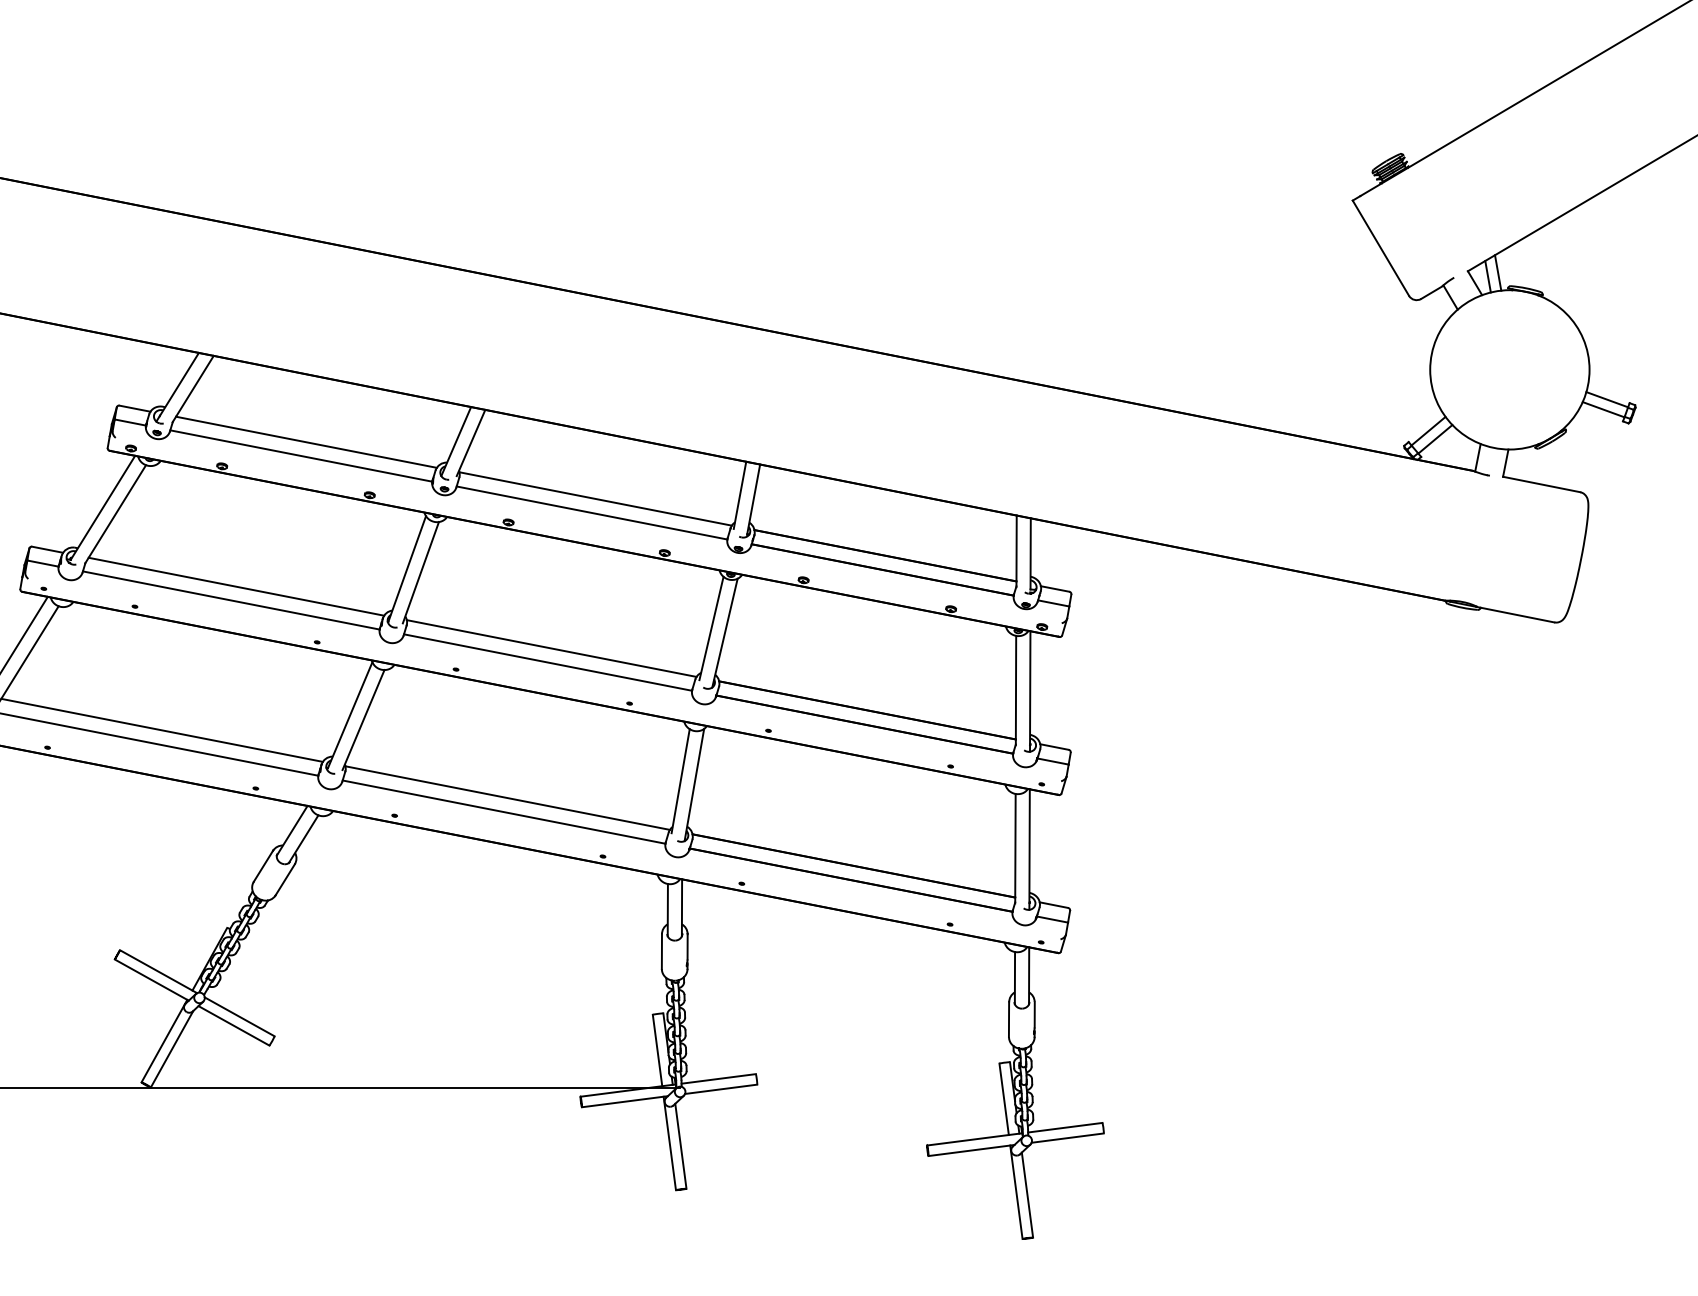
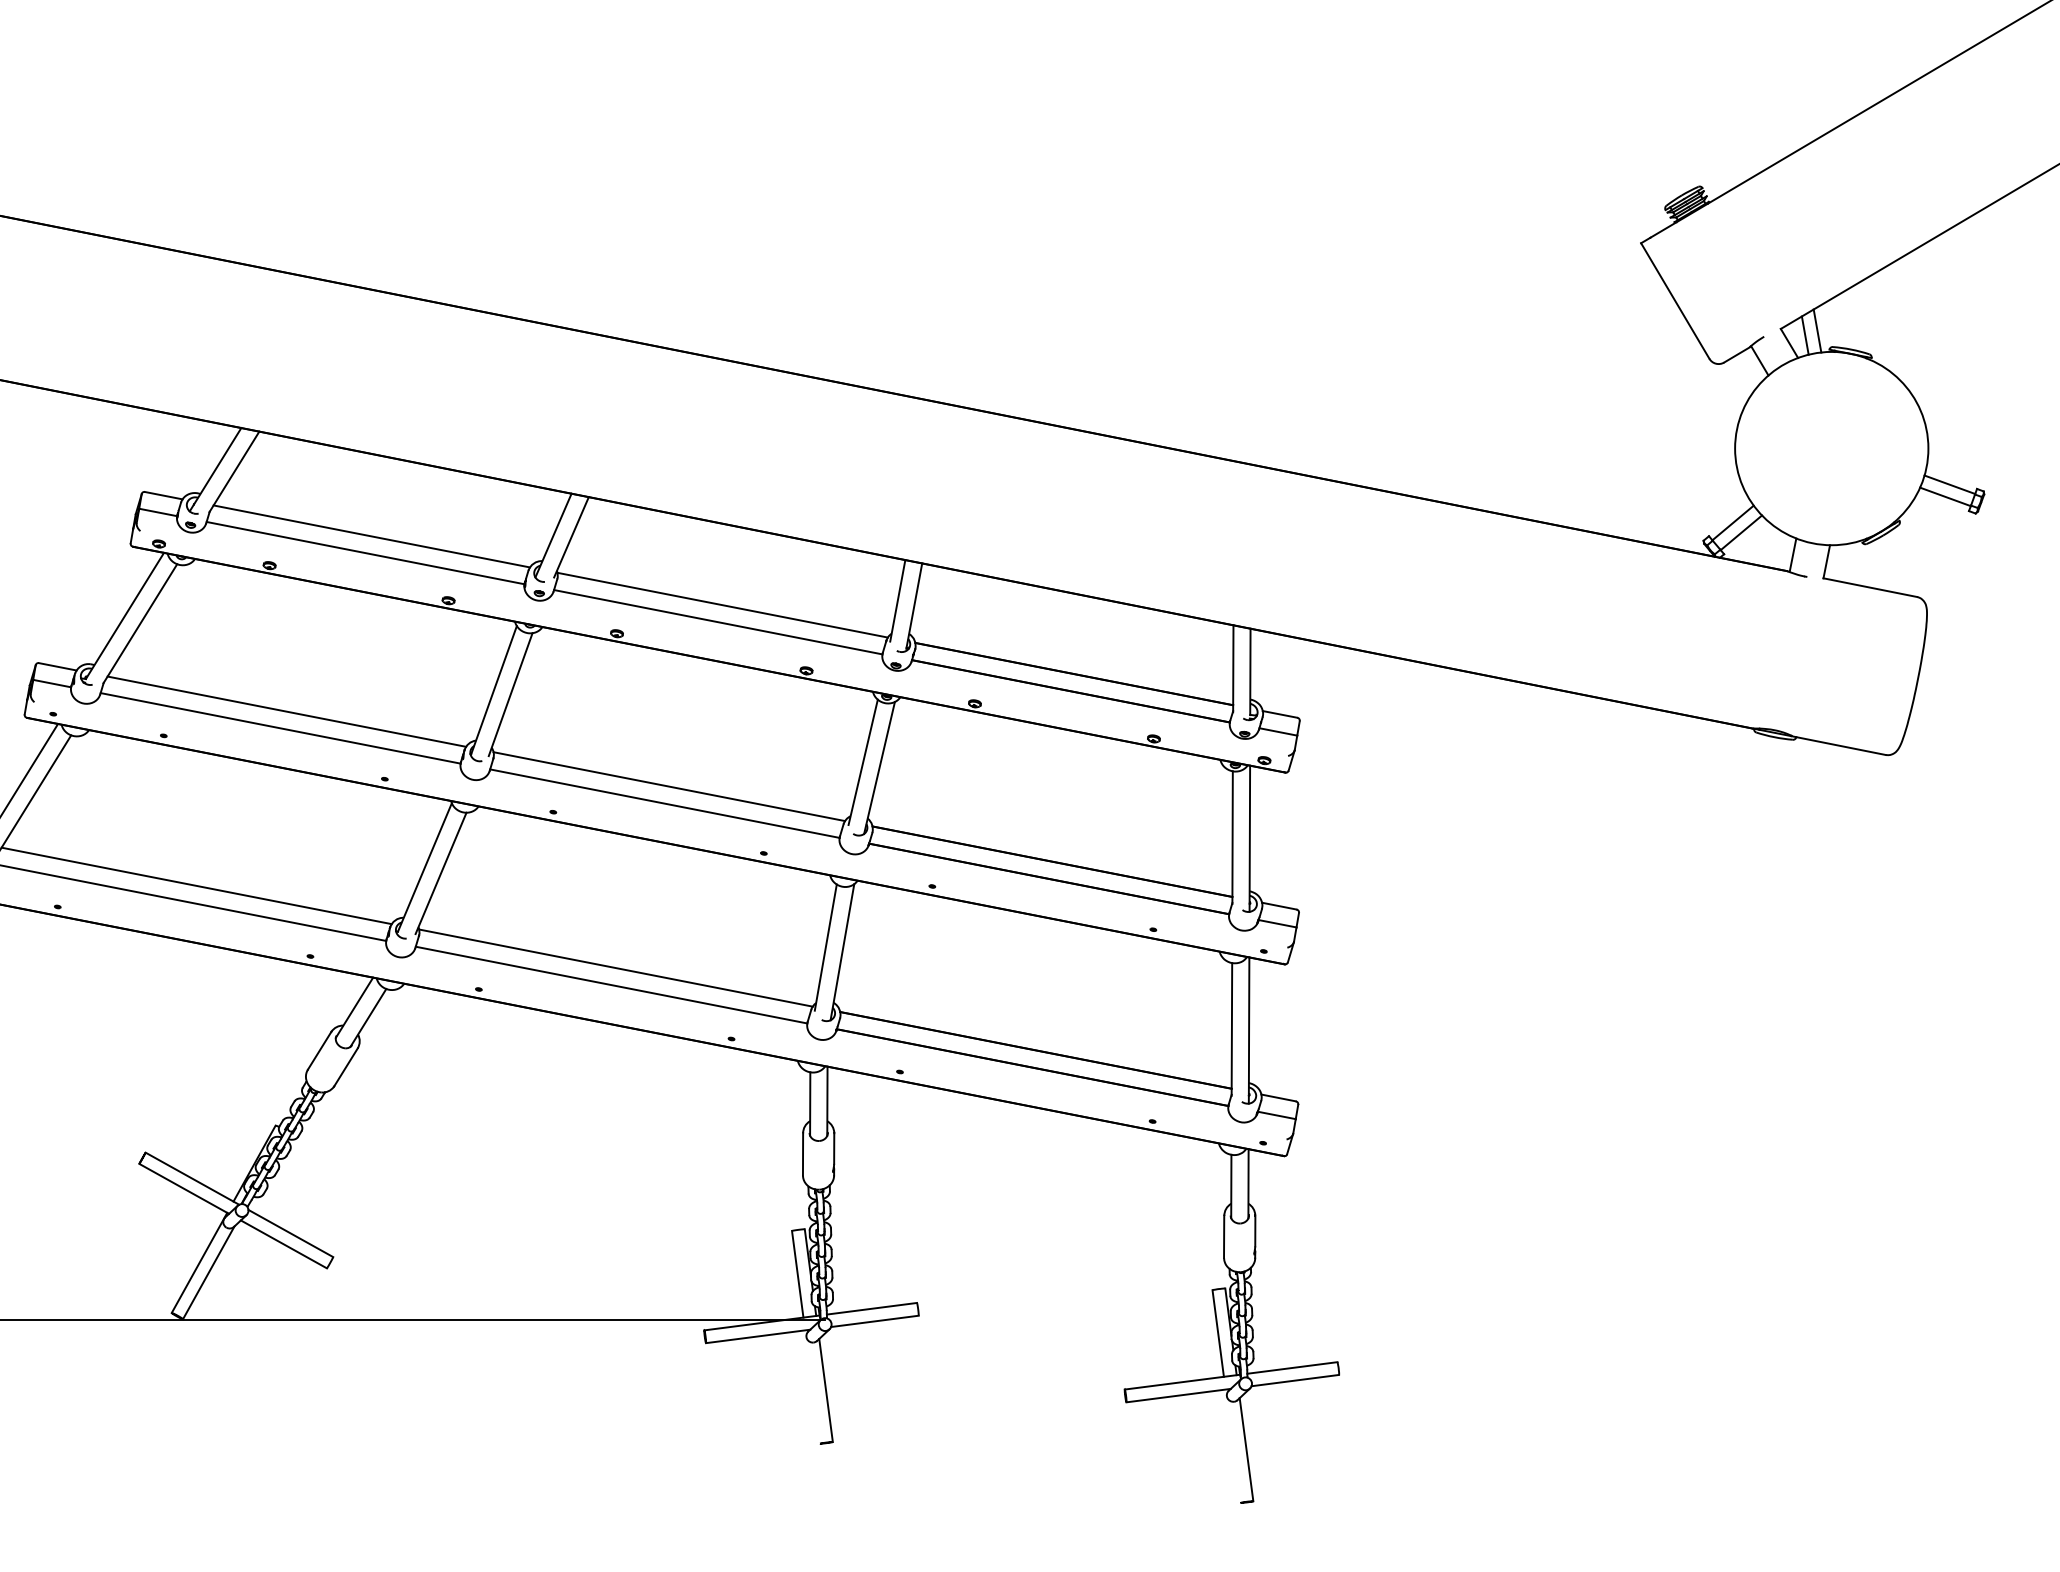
line: (669, 1142) -> (812, 1386), removed
line: (1015, 1191) -> (1232, 1445), removed

